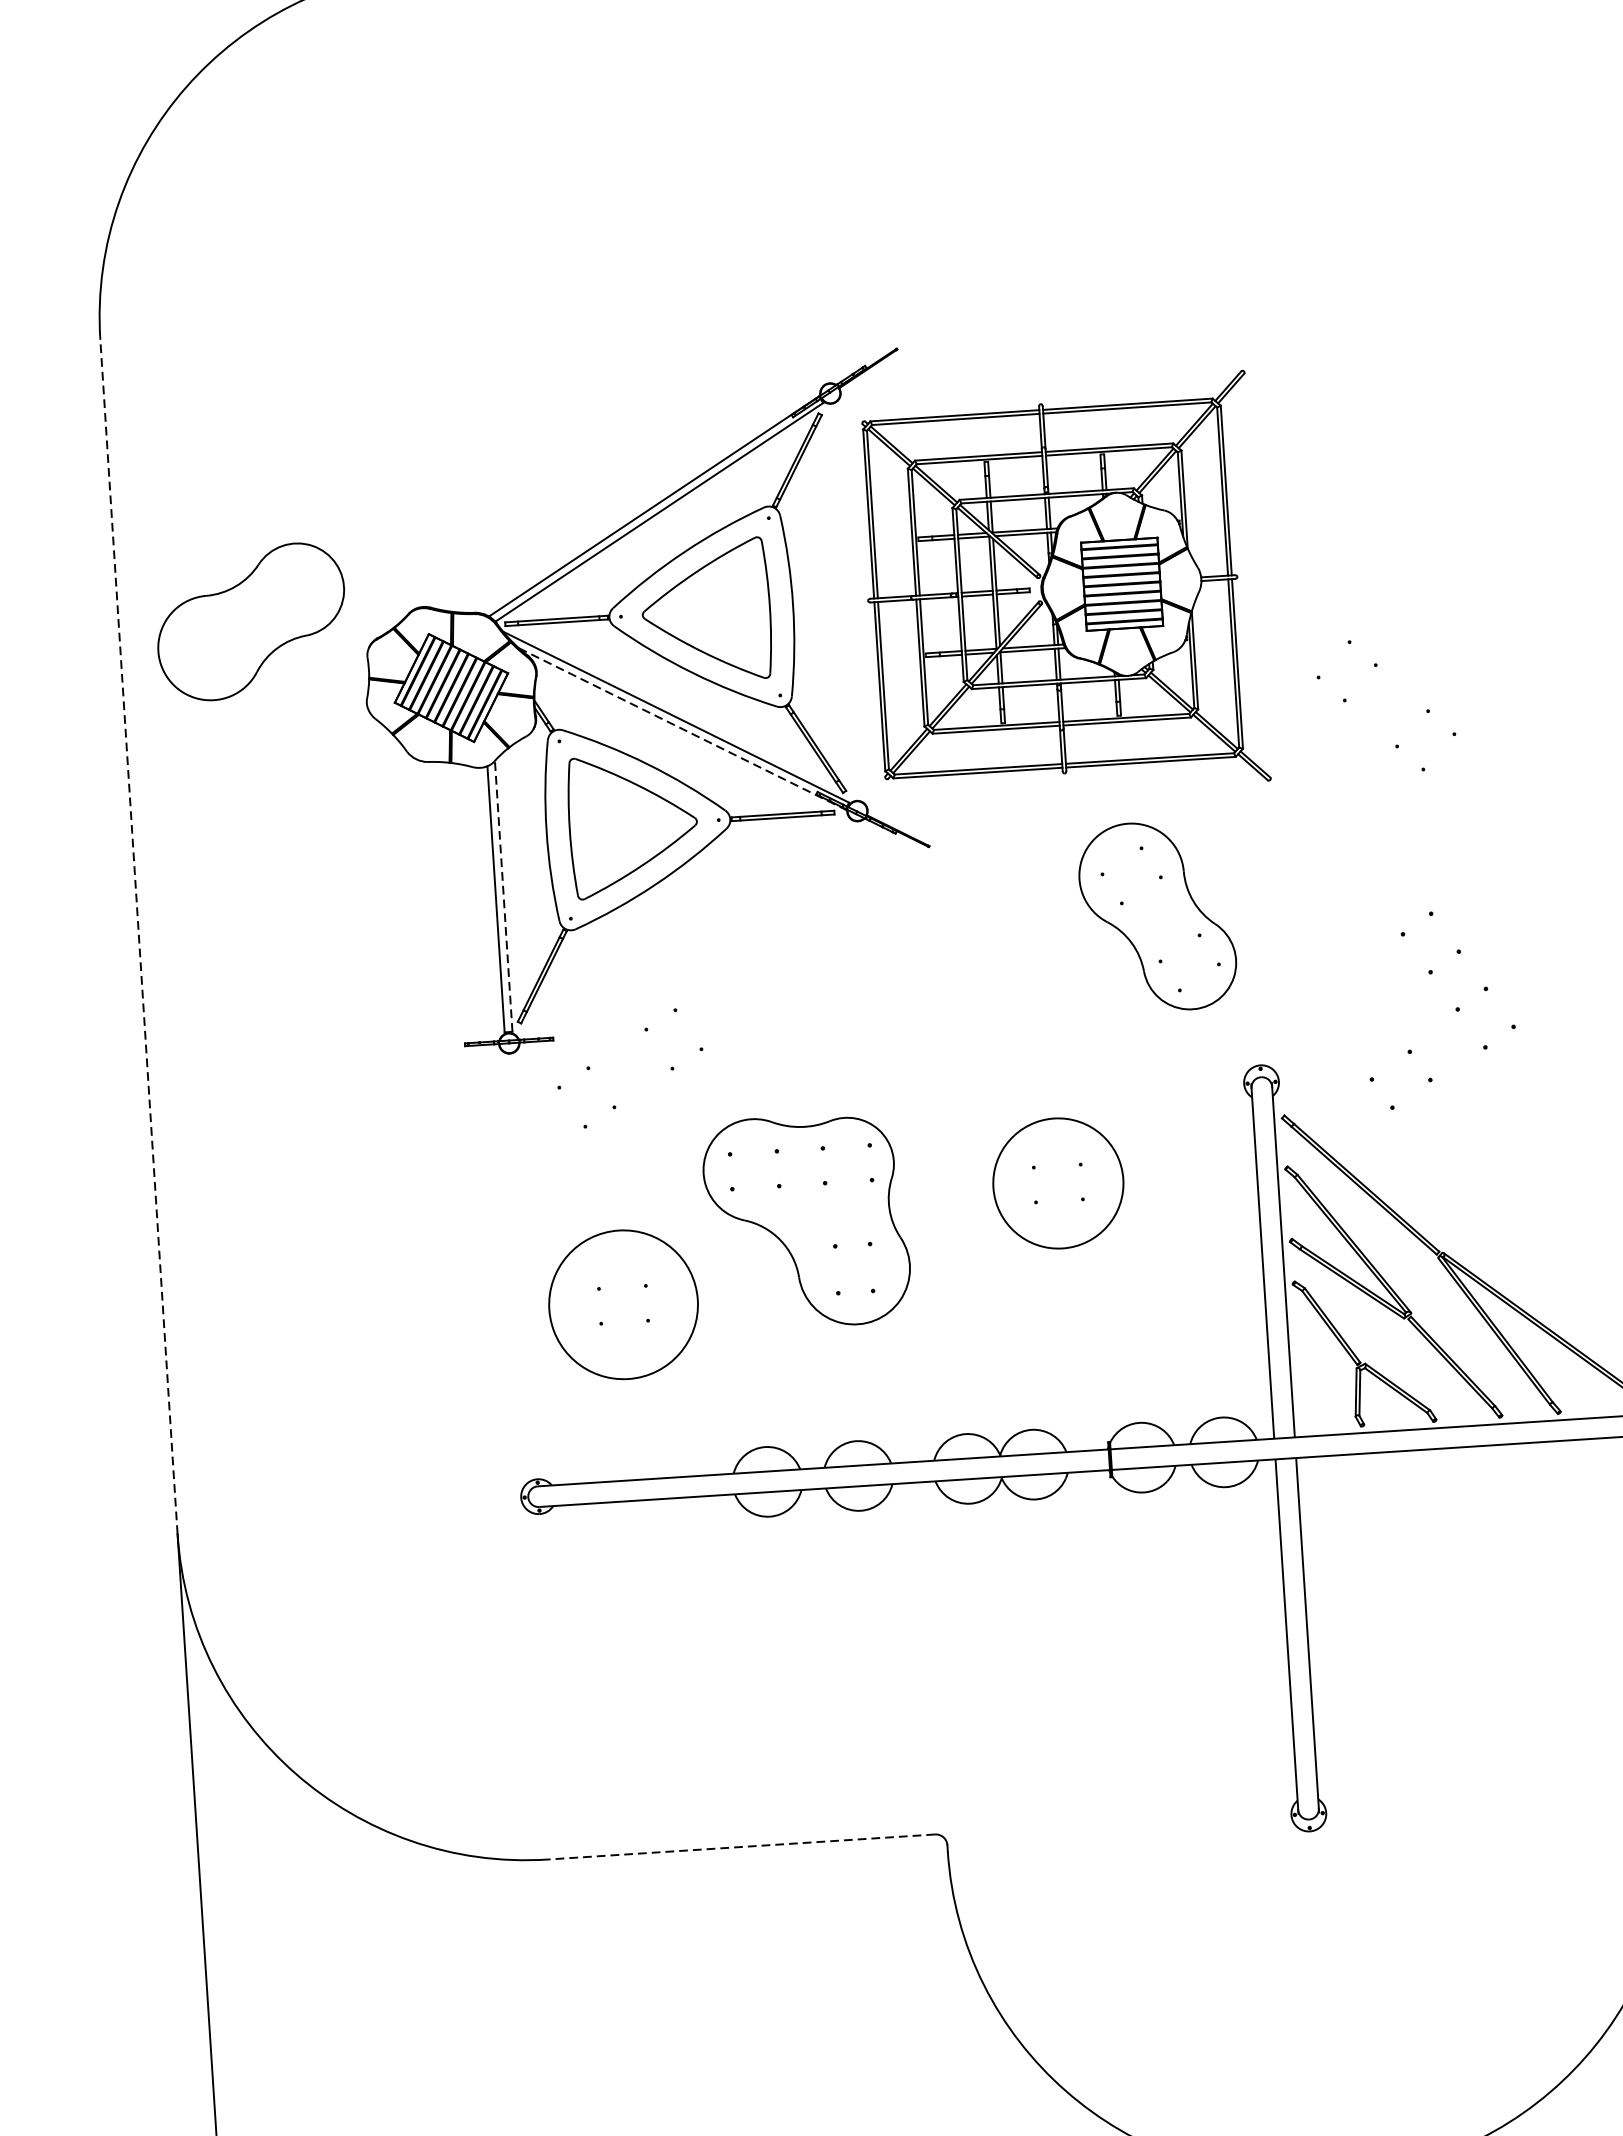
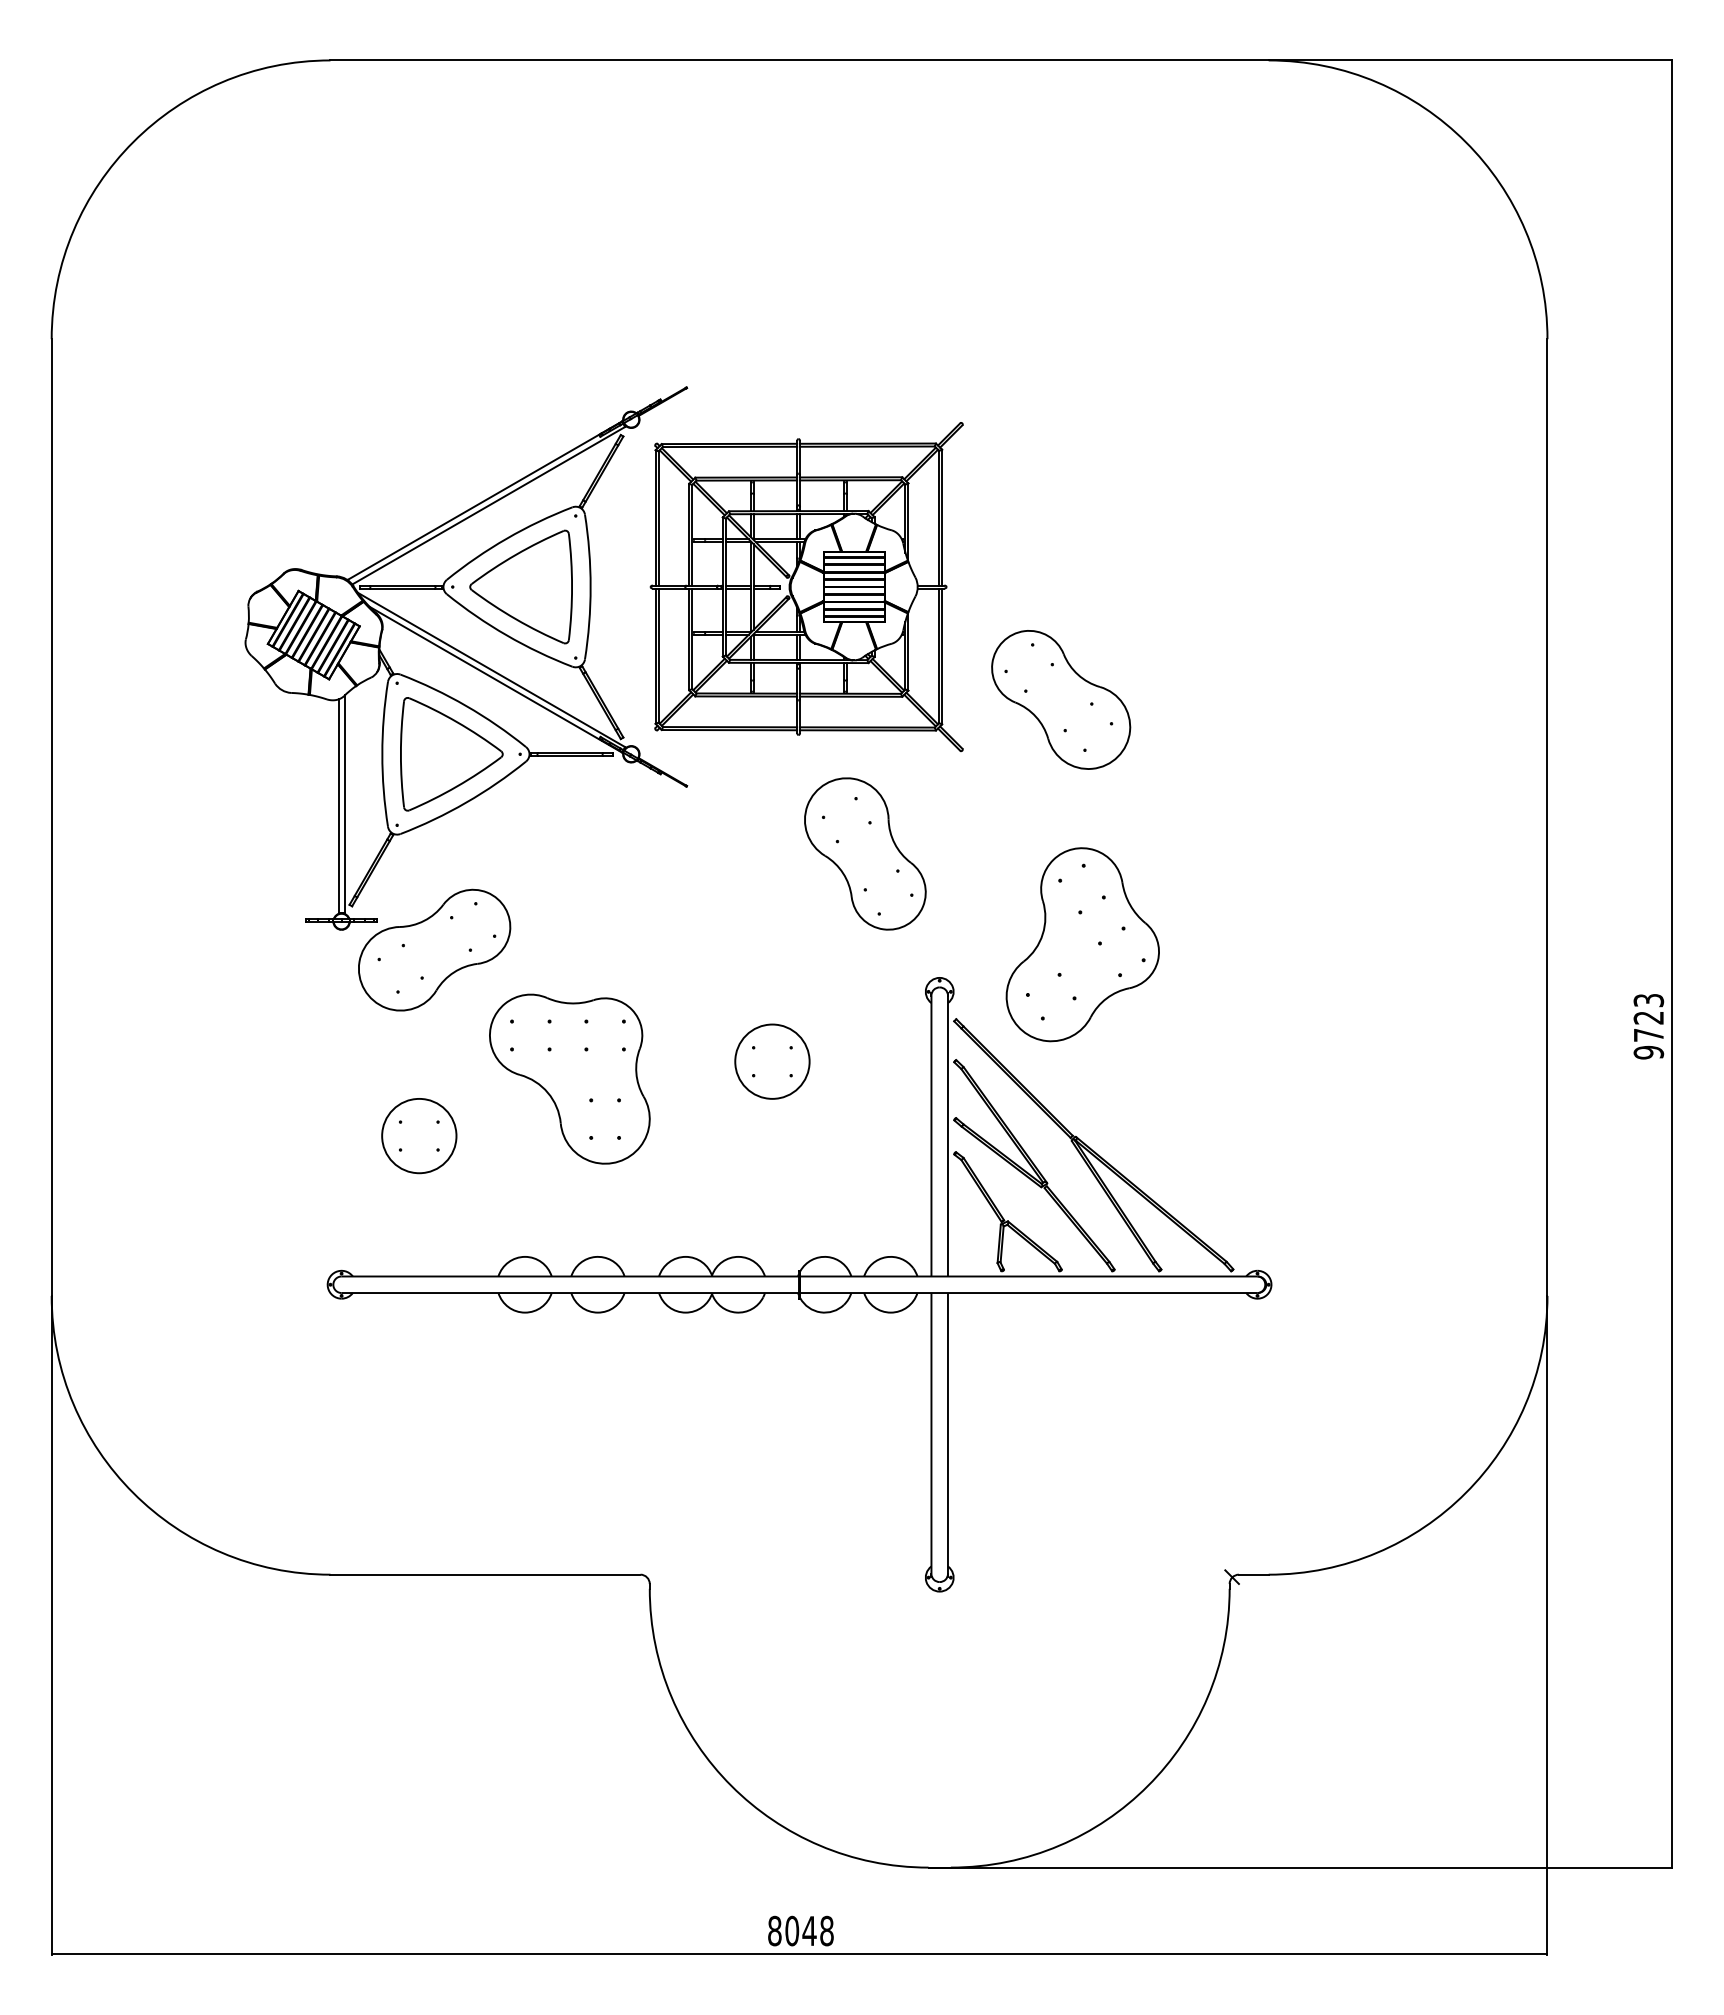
part: (251, 621) -> (434, 949), moved
part: (1389, 708) -> (1061, 699), added
line: (681, 728) -> (495, 679), dashed -> solid
line: (503, 896) -> (344, 804), dashed -> solid
line: (138, 936) -> (51, 817), dashed -> solid
part: (1435, 1012) -> (1082, 944), added
circle: (1058, 1183) -> (772, 1061), size x0.71
circle: (623, 1304) -> (419, 1135), size x0.62
line: (740, 1846) -> (484, 1574), dashed -> solid

